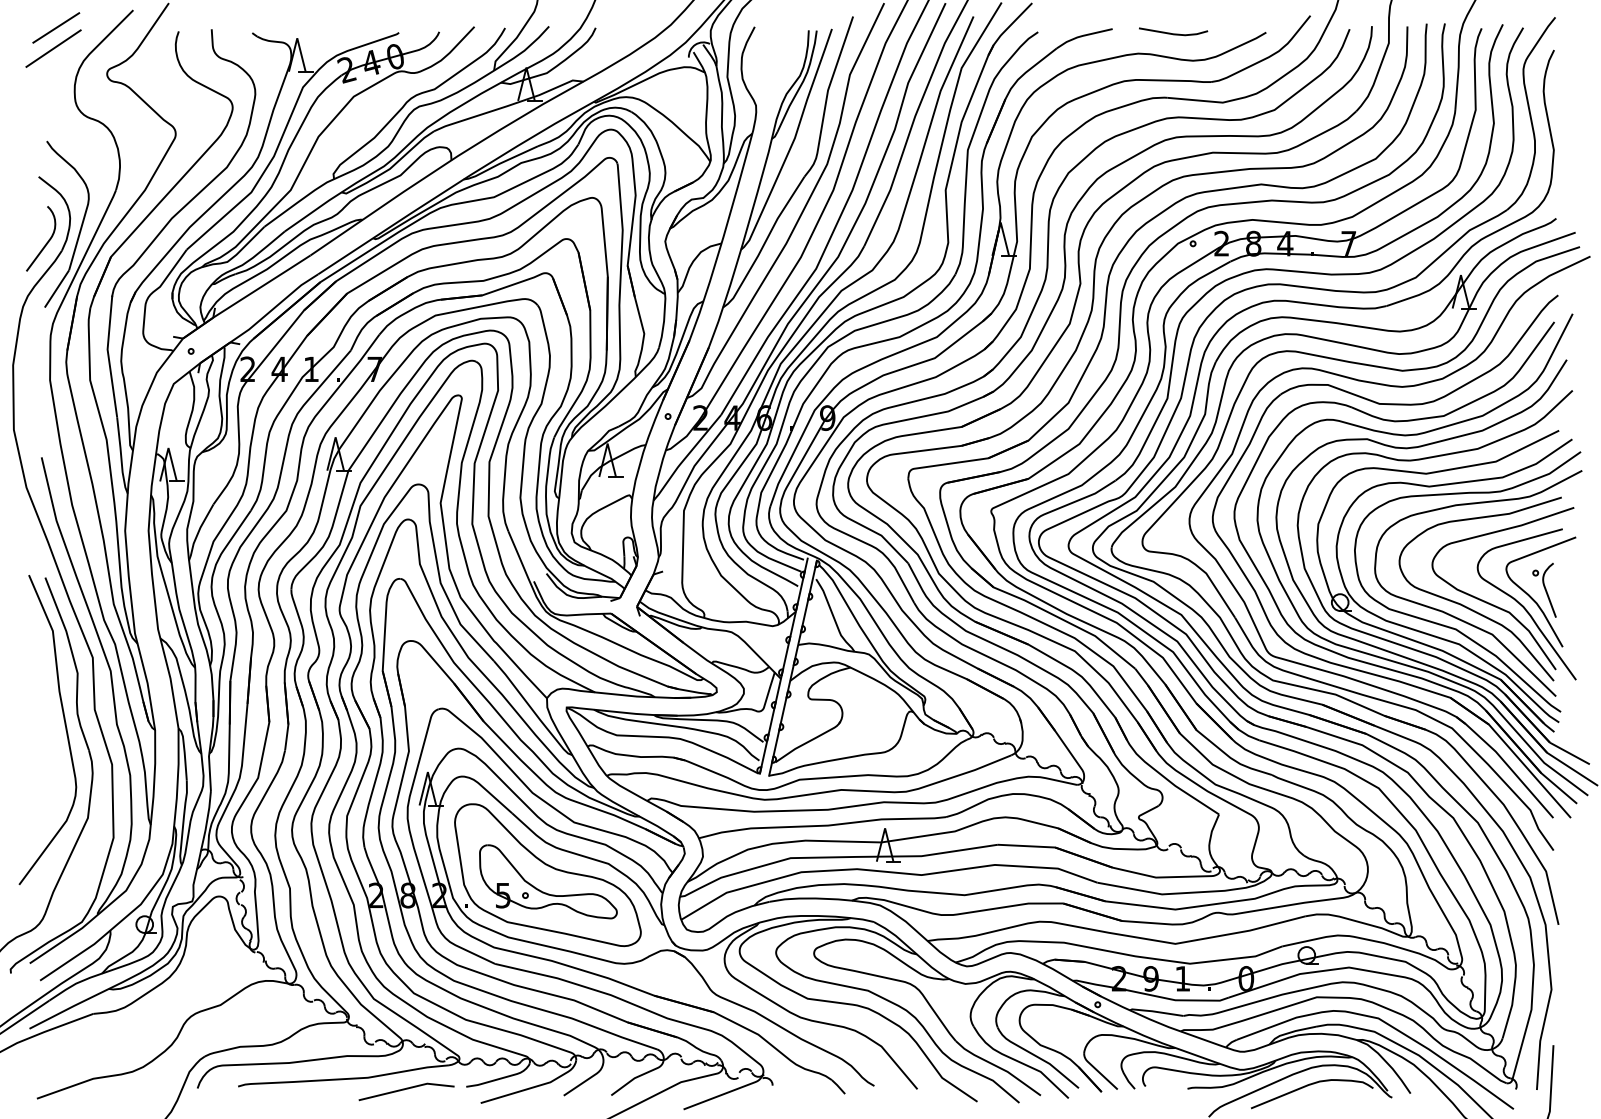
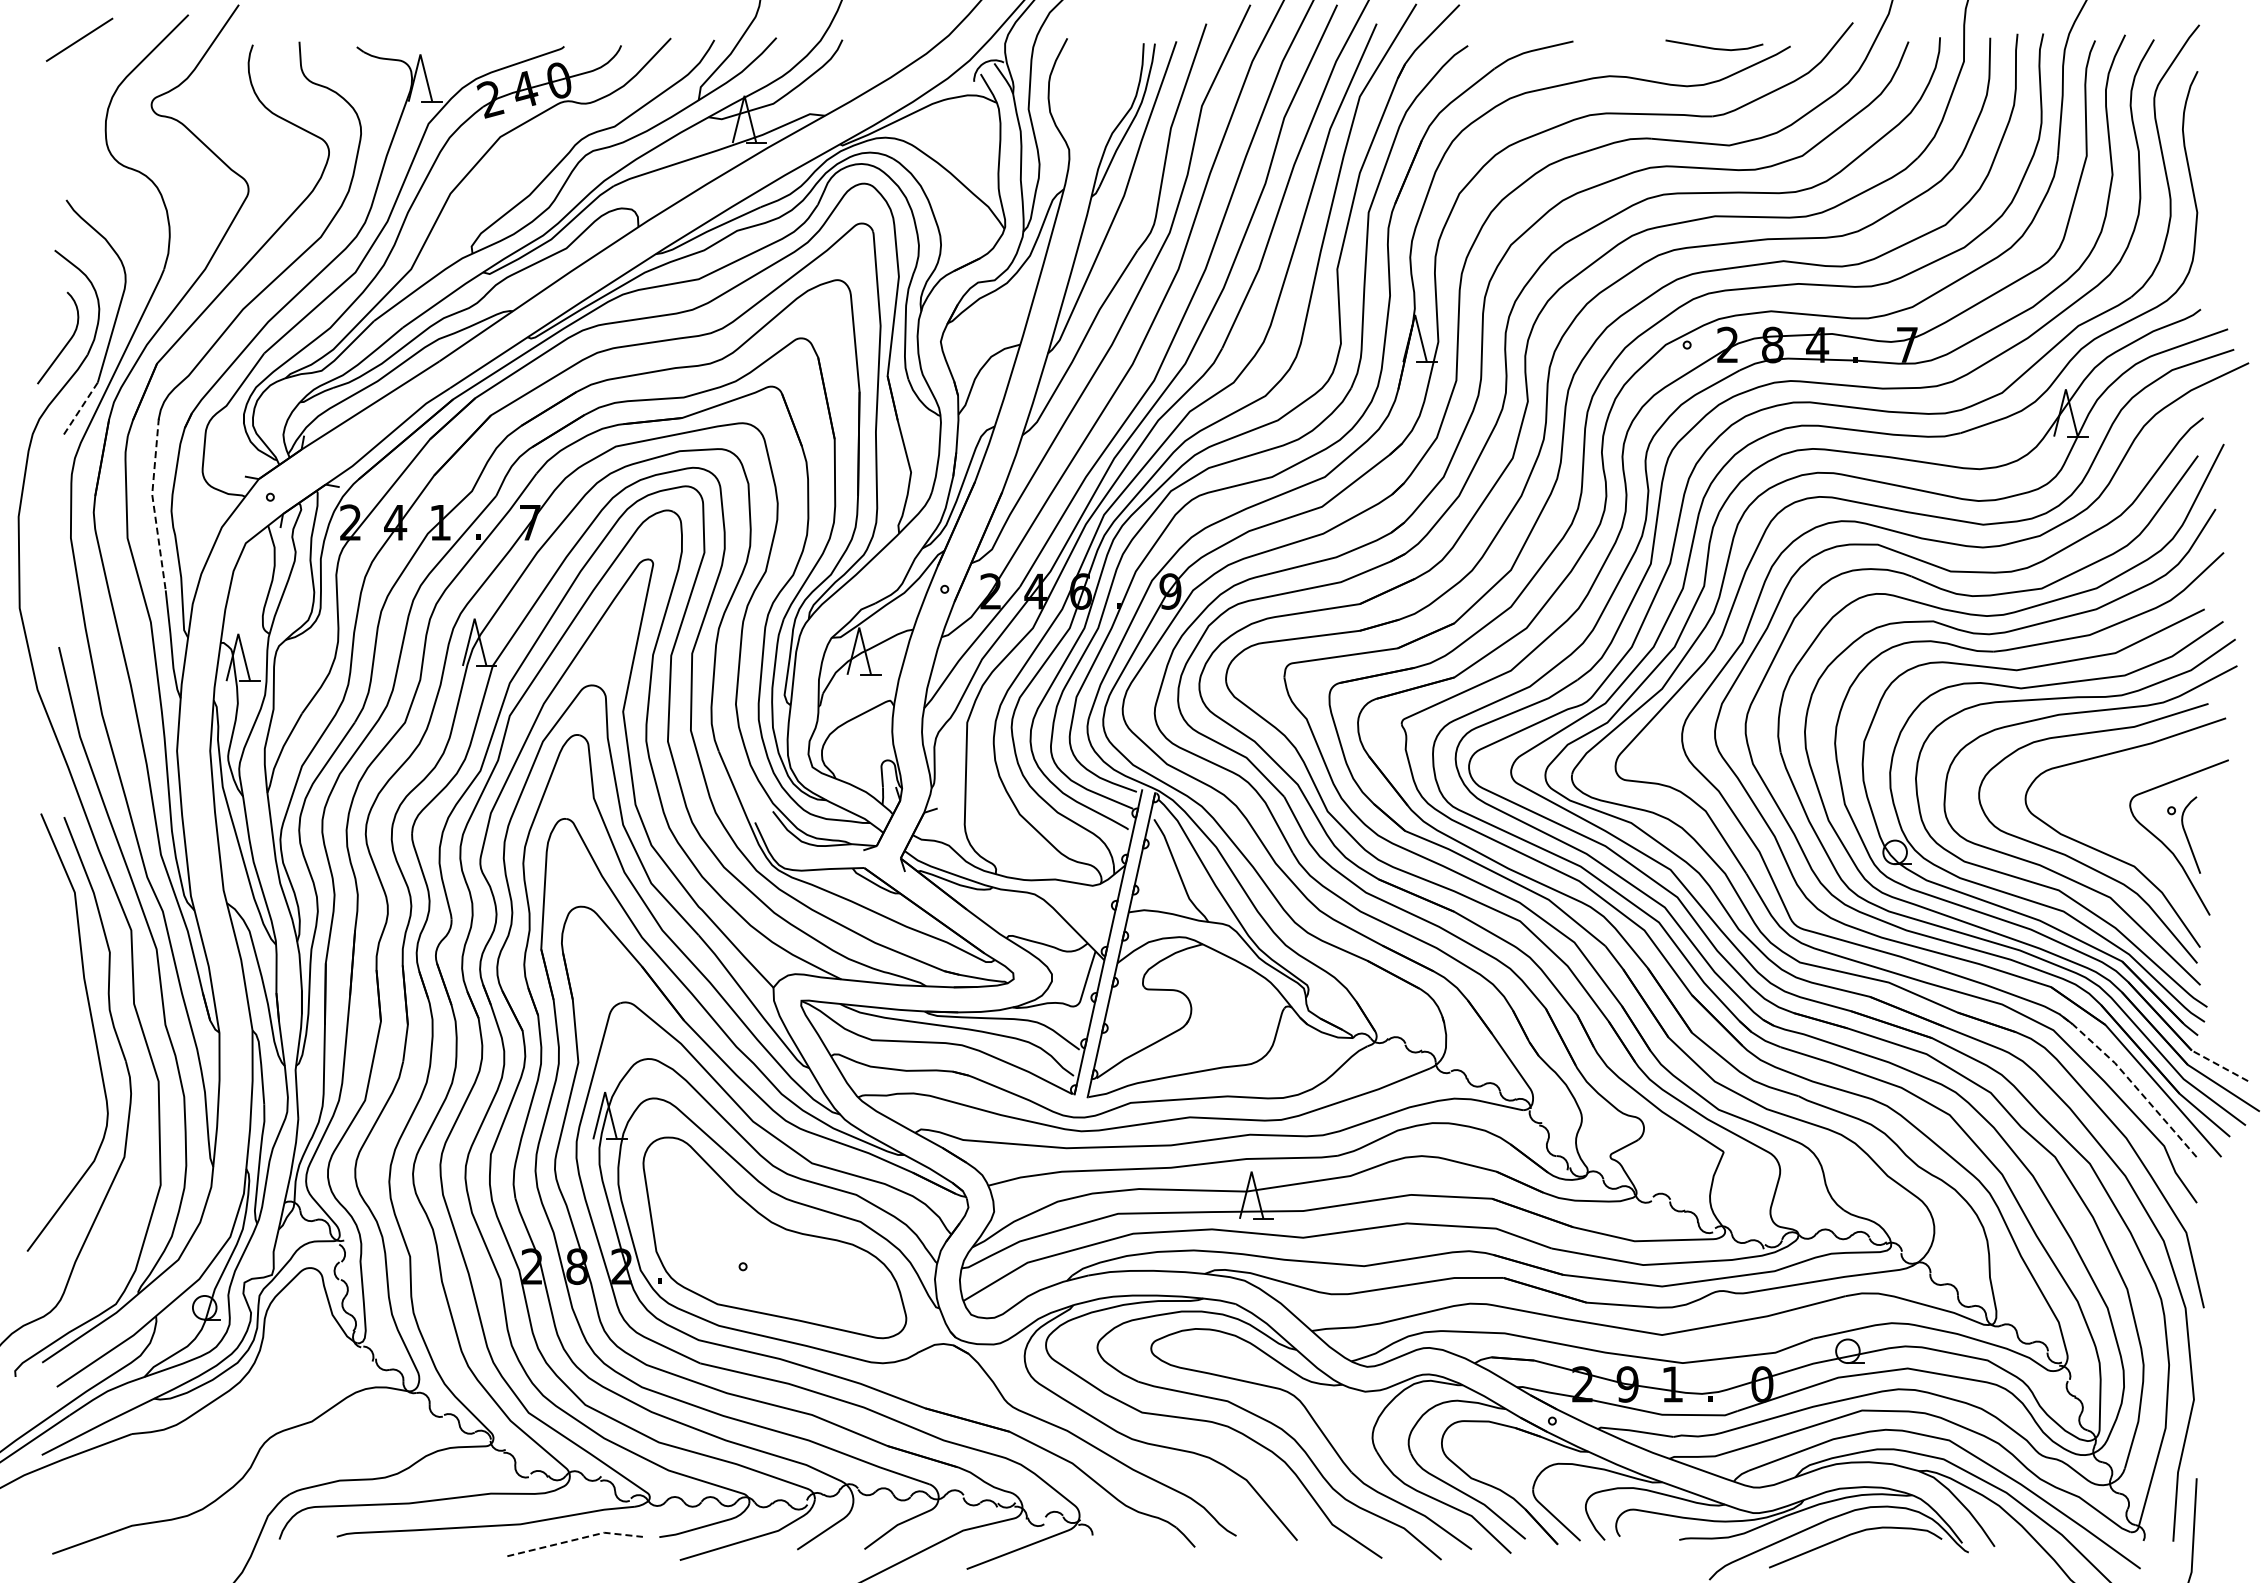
line: (1172, 33) -> (1713, 47), moved
line: (53, 48) -> (75, 69), removed
line: (56, 289) -> (80, 409), solid -> dashed
line: (108, 355) -> (153, 503), solid -> dashed
curve: (1523, 606) -> (2154, 857), removed
line: (1569, 753) -> (2219, 1065), solid -> dashed
line: (1506, 764) -> (2130, 1081), solid -> dashed
part: (545, 892) -> (771, 1262), removed
line: (406, 1088) -> (575, 1539), solid -> dashed

